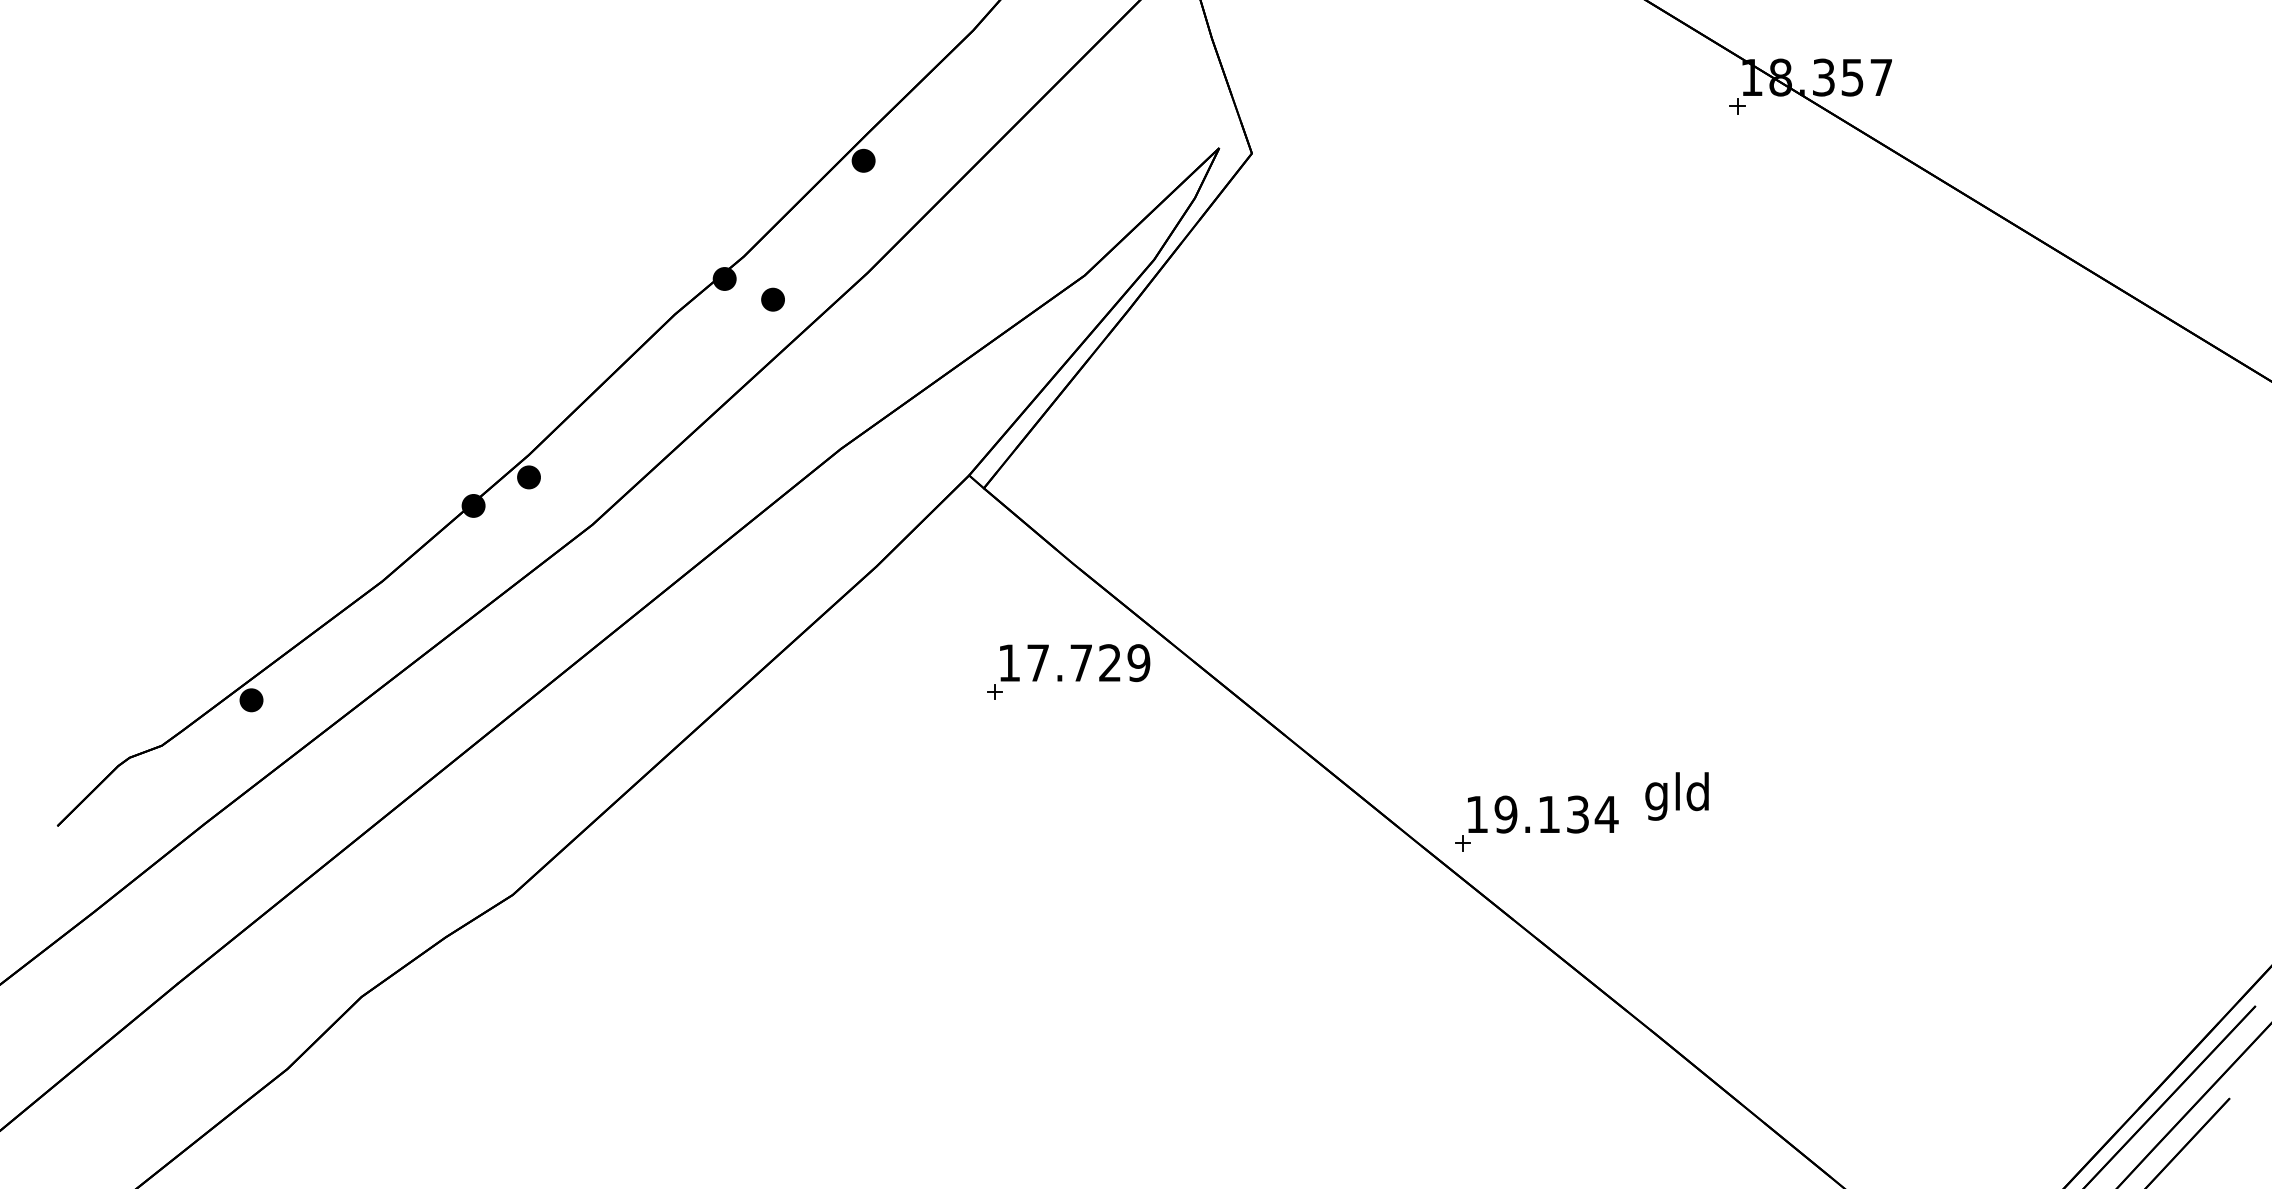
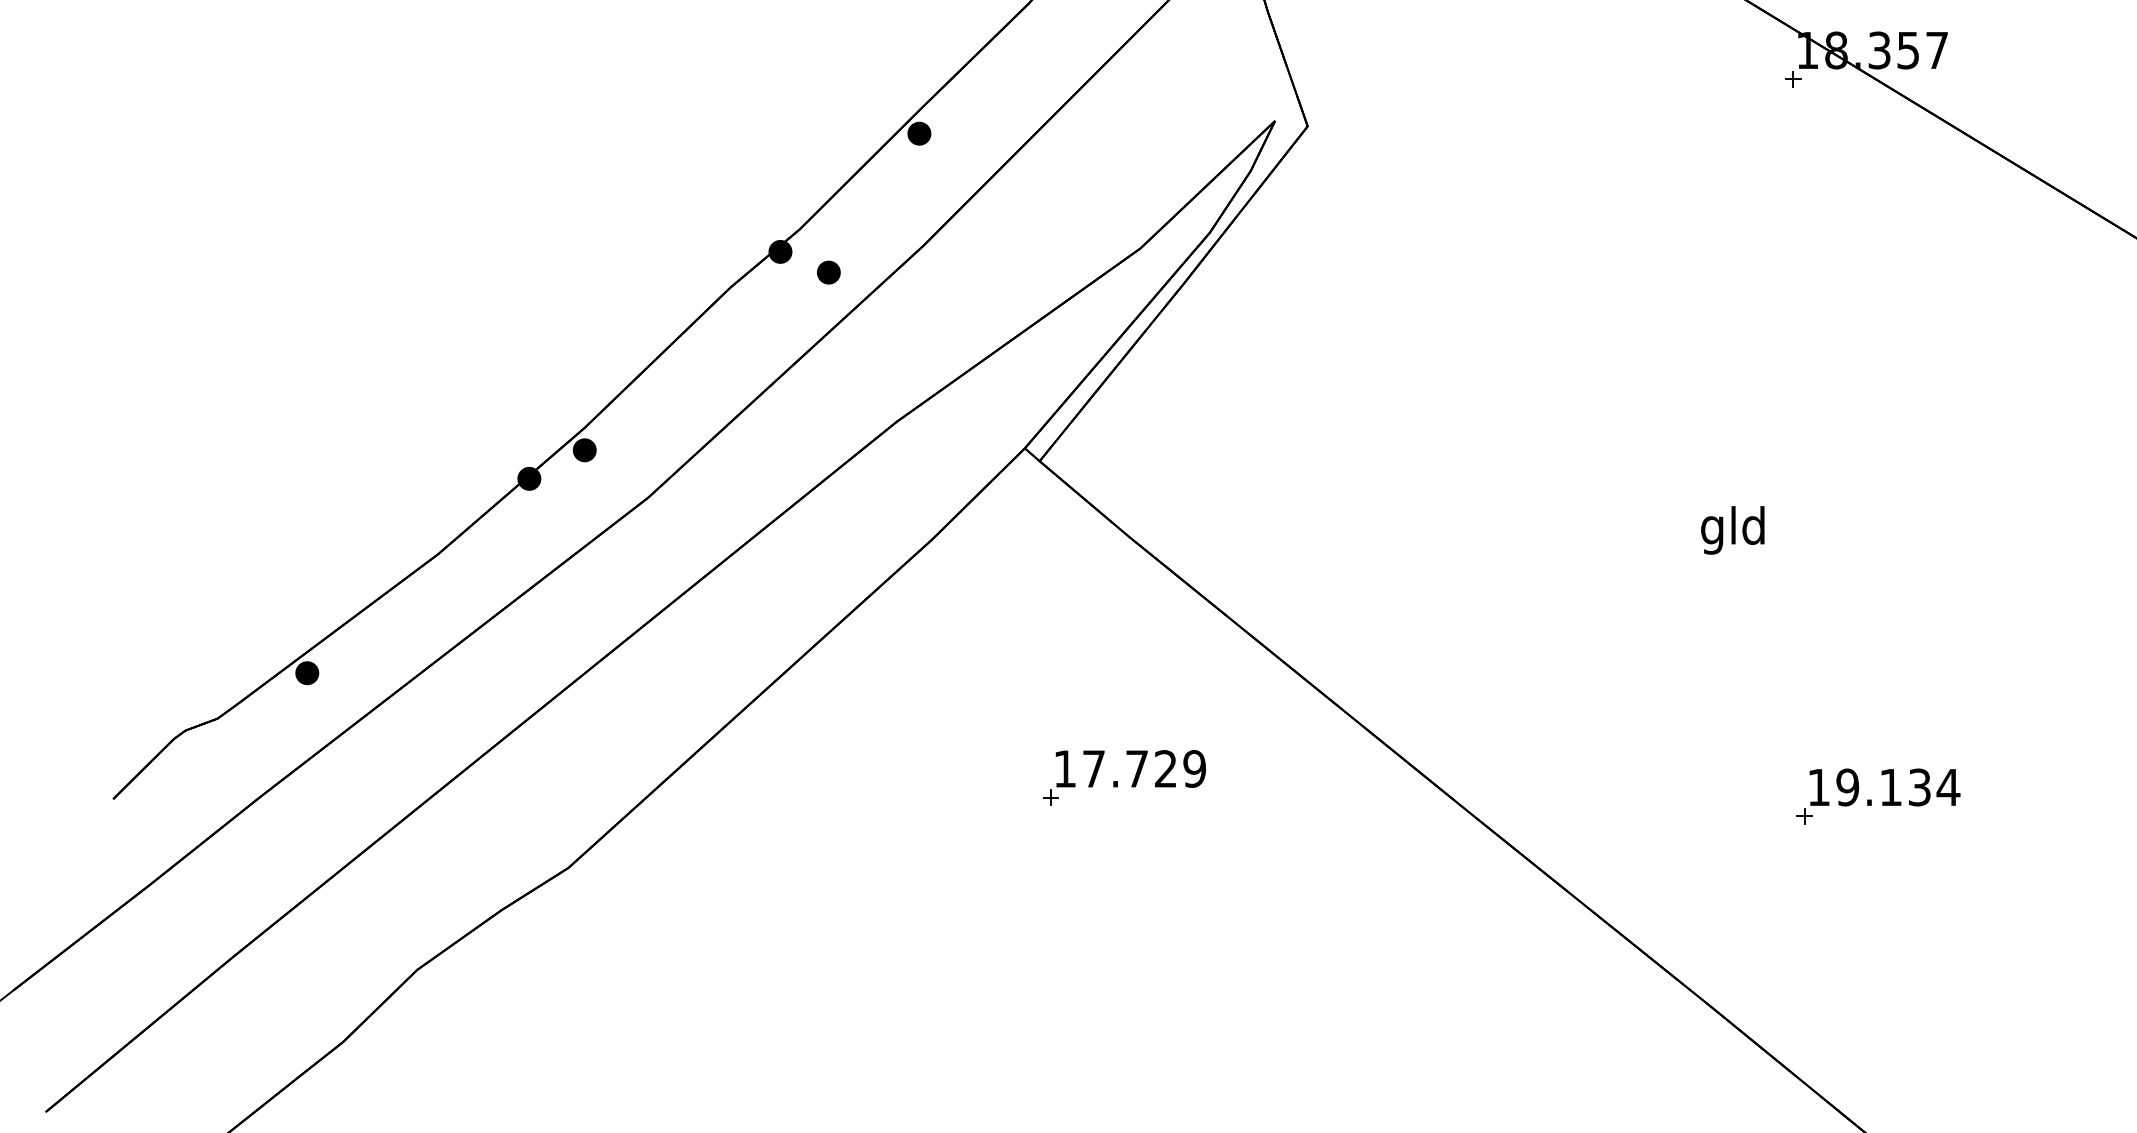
part: (1062, 675) -> (1118, 781), moved
text: (1676, 796) -> (1732, 530), moved
part: (1541, 828) -> (1883, 801), moved

